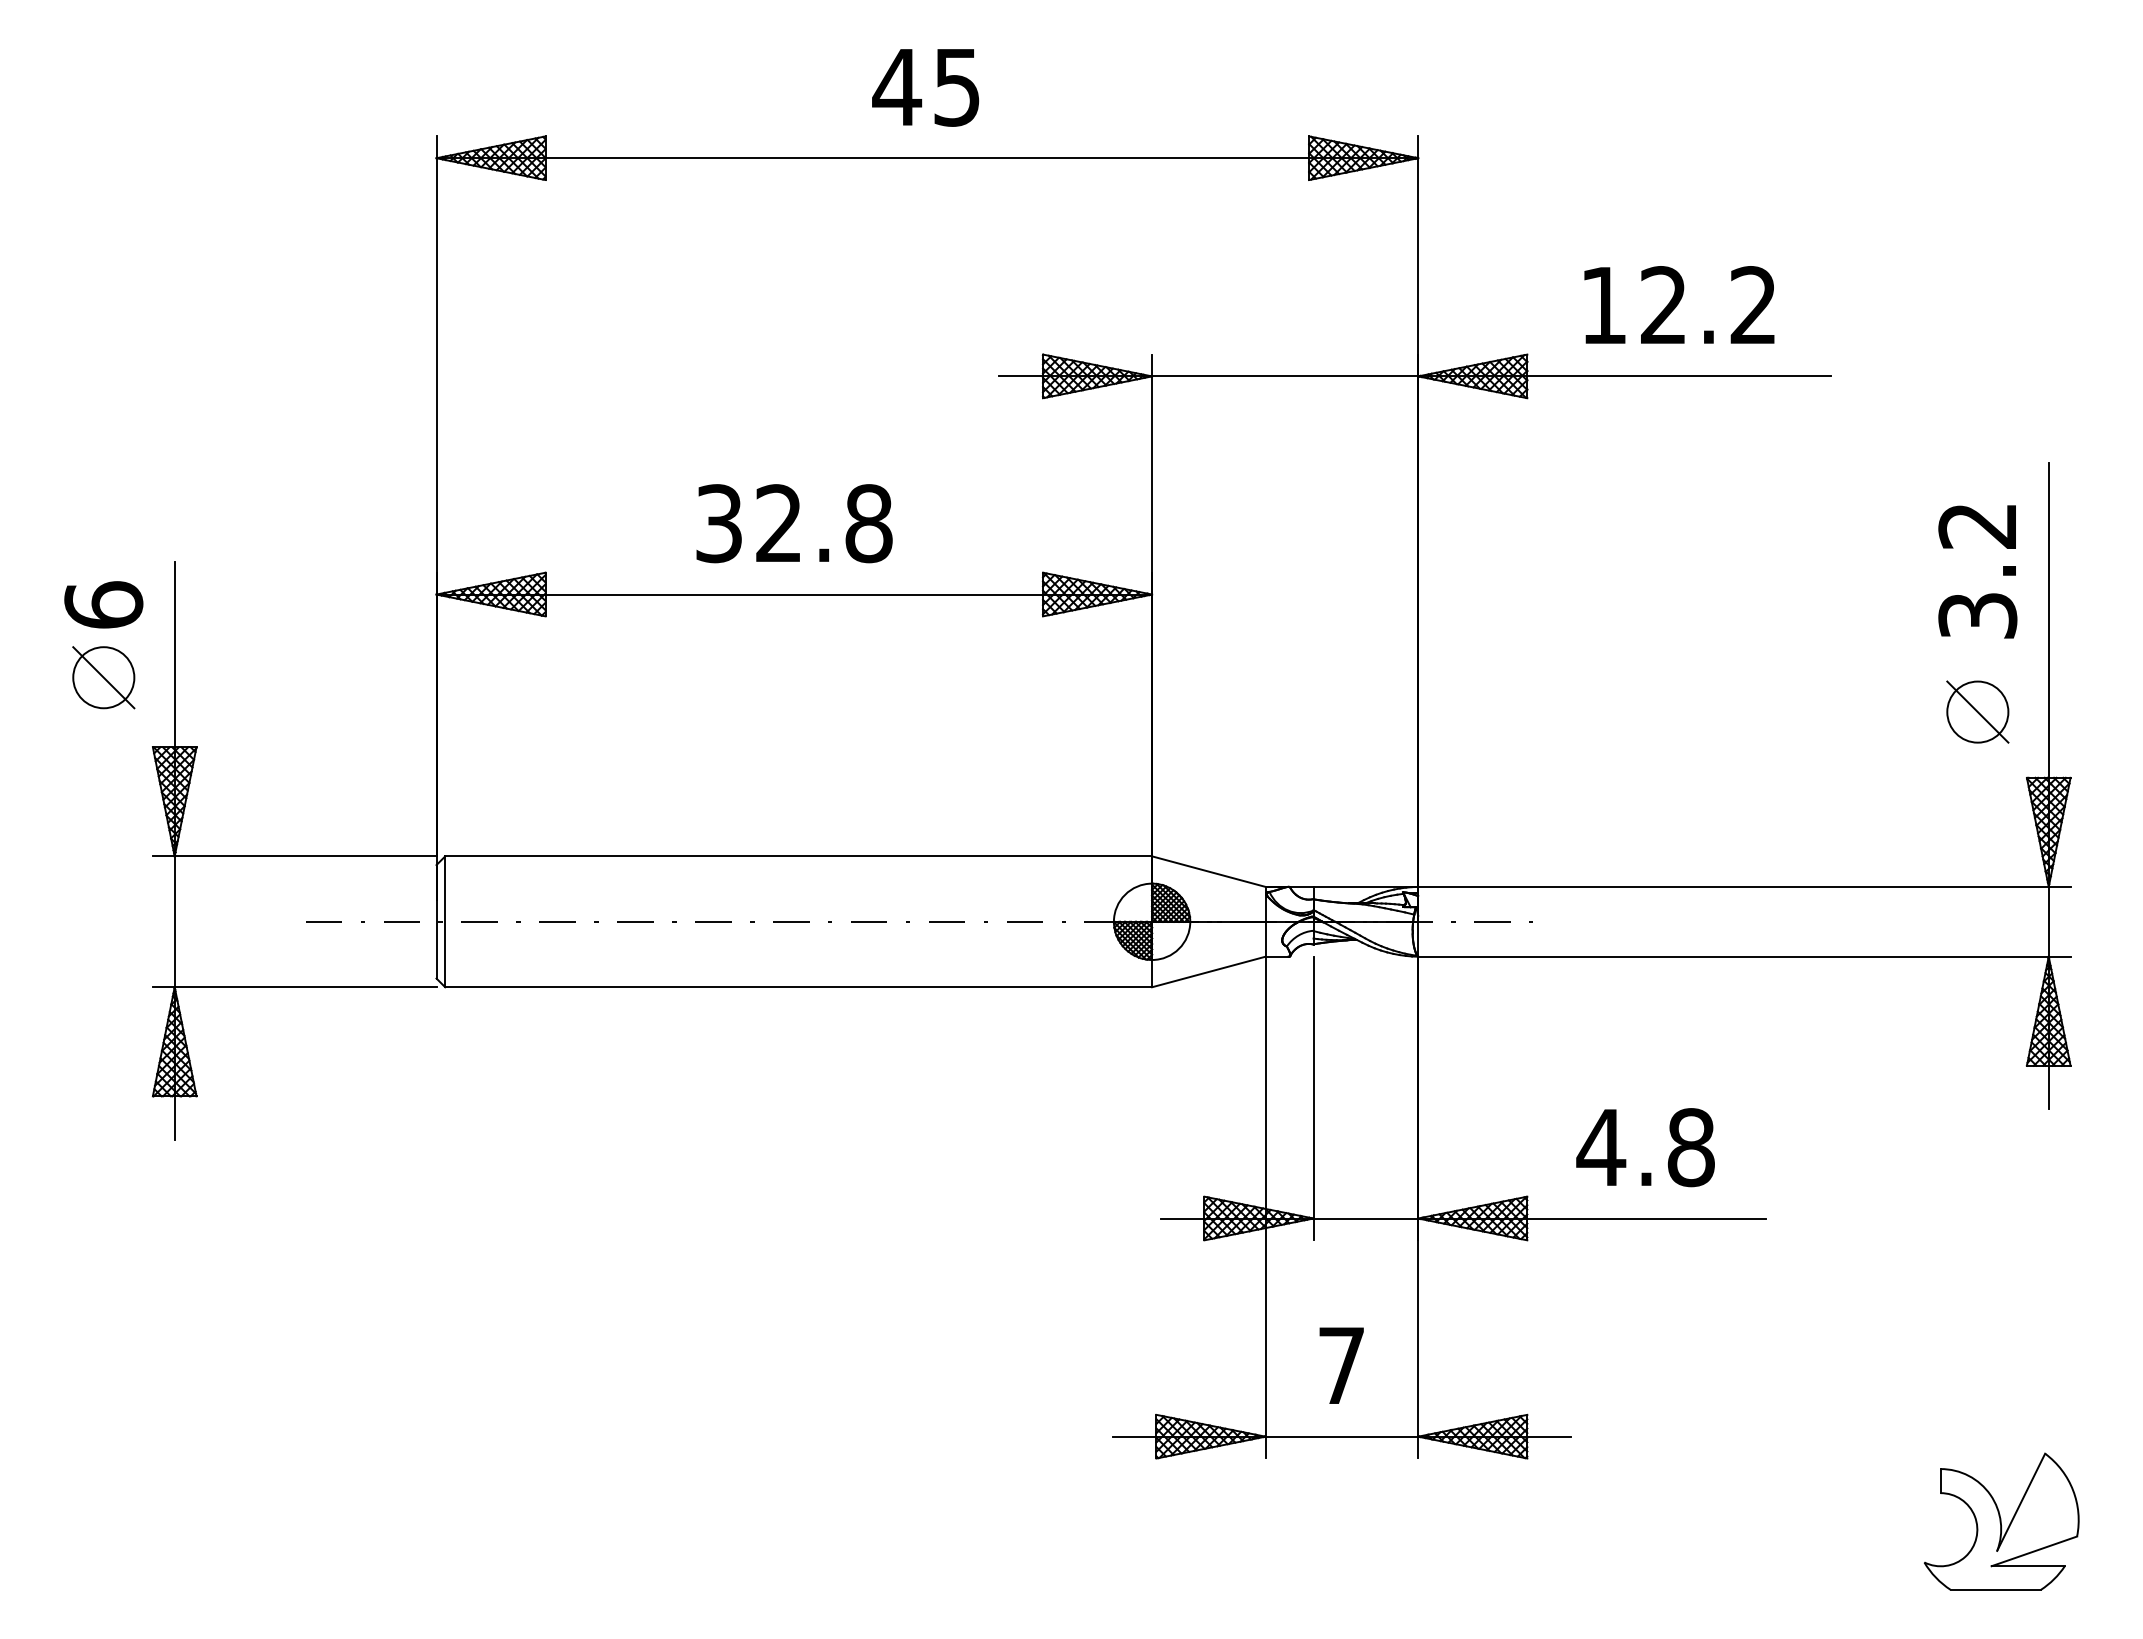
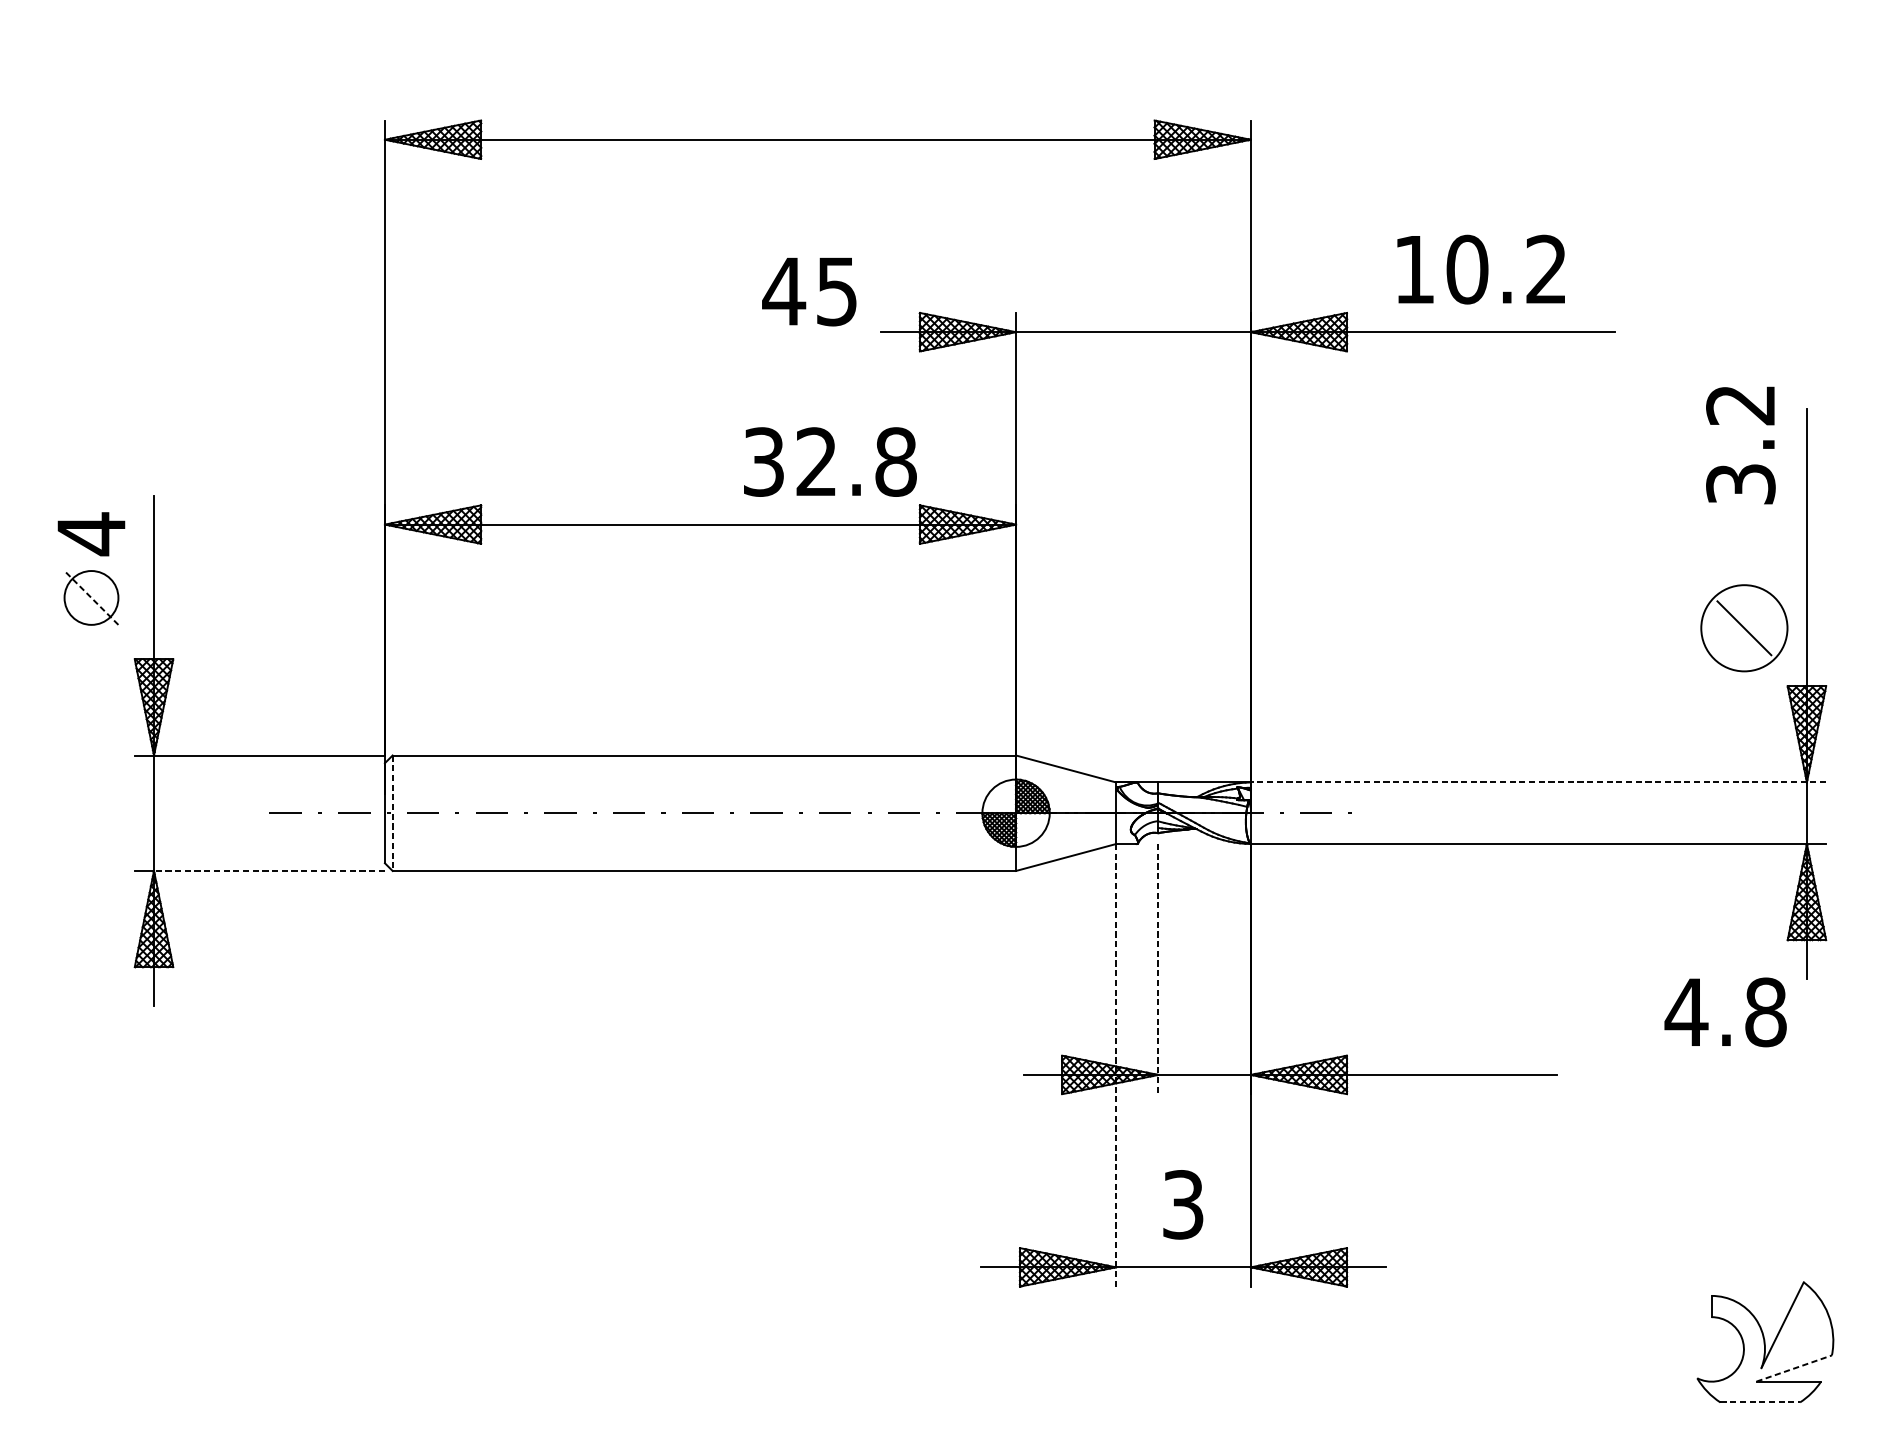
text: (925, 87) -> (809, 291), moved
text: (1663, 305) -> (1467, 269), 12.2 -> 10.2
text: (794, 523) -> (830, 461), moved
text: (1977, 571) -> (1740, 445), moved
text: (103, 605) -> (91, 534), 6 -> 4
line: (103, 677) -> (91, 597), solid -> dashed
circle: (1977, 711) -> (1744, 627), size x1.6
line: (1743, 886) -> (1537, 782), solid -> dashed
line: (445, 922) -> (392, 813), solid -> dashed
line: (305, 987) -> (269, 871), solid -> dashed
line: (1313, 1098) -> (1158, 969), solid -> dashed
text: (1645, 1147) -> (1725, 1012), moved
line: (1265, 1207) -> (1116, 1065), solid -> dashed
text: (1341, 1365) -> (1183, 1204), 7 -> 3
line: (2034, 1551) -> (1794, 1368), solid -> dashed
line: (1996, 1589) -> (1760, 1402), solid -> dashed

